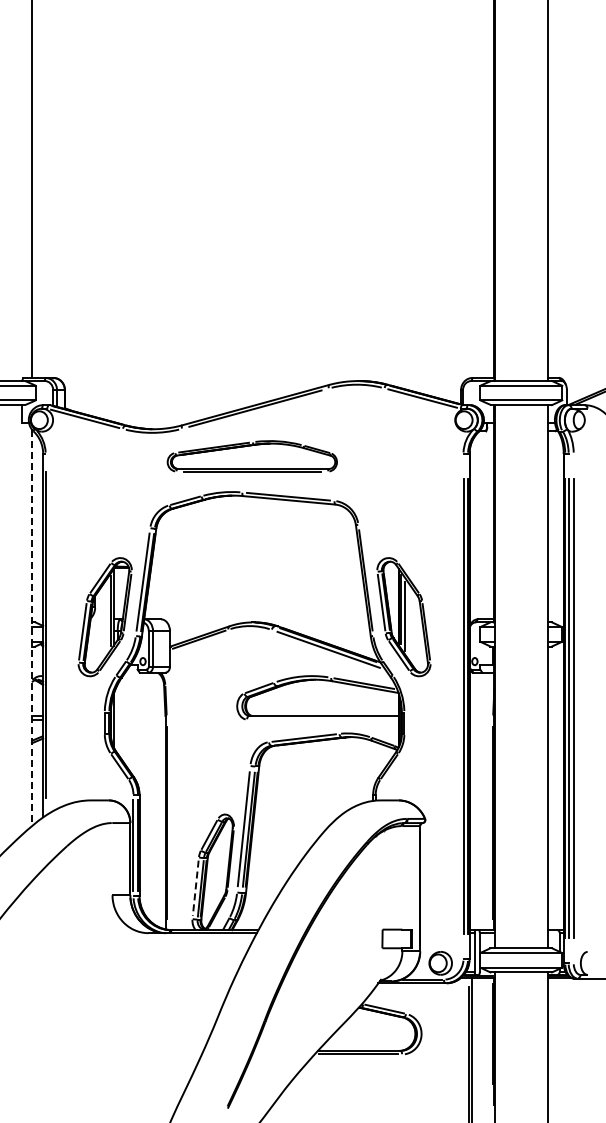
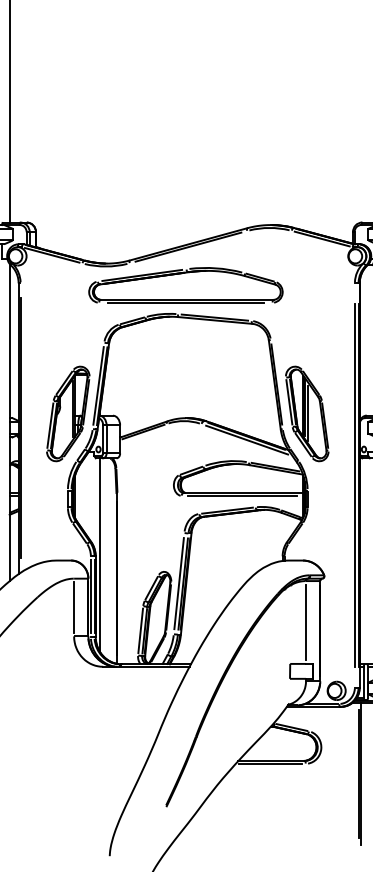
part: (252, 455) -> (186, 284), size x1.43
line: (31, 628) -> (9, 423), dashed -> solid
line: (322, 719) -> (242, 495), added
line: (144, 793) -> (99, 555), added
line: (112, 858) -> (74, 607), added
line: (402, 877) -> (306, 622), added
line: (195, 888) -> (140, 631), dashed -> solid

